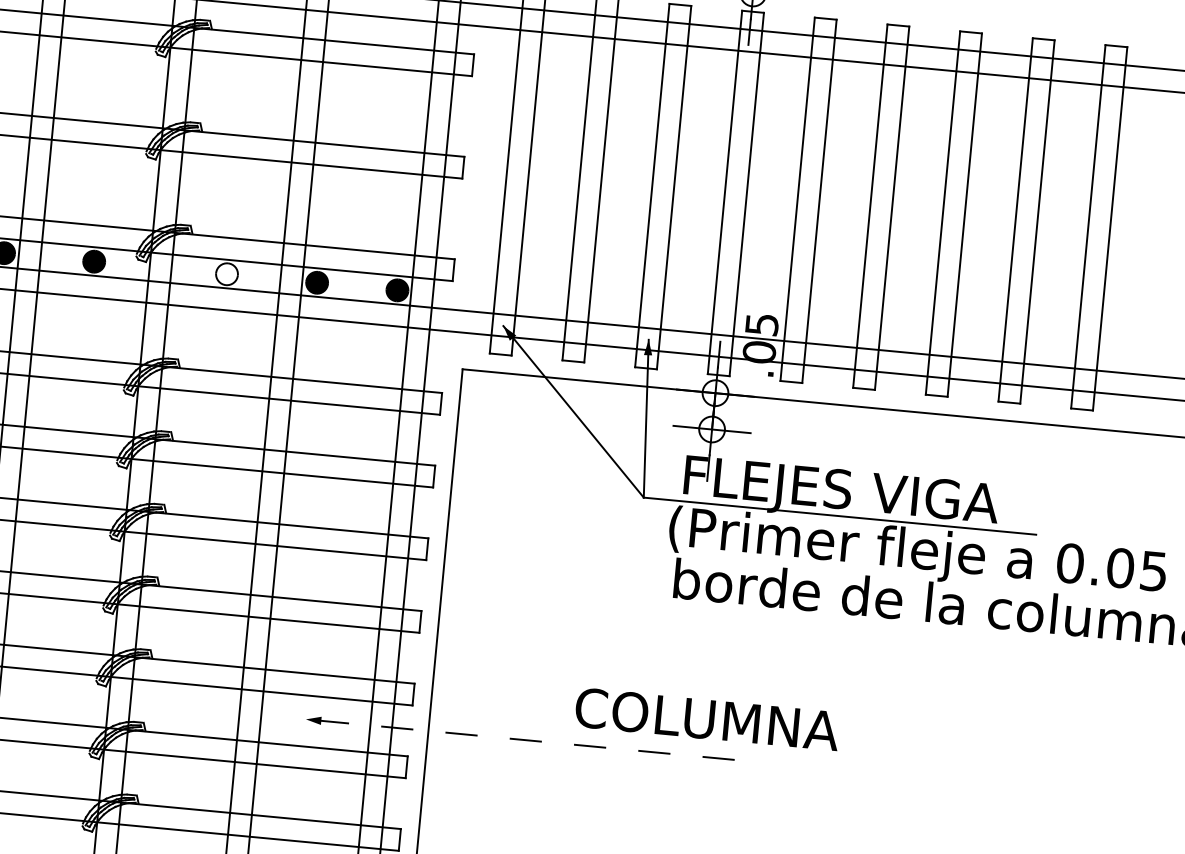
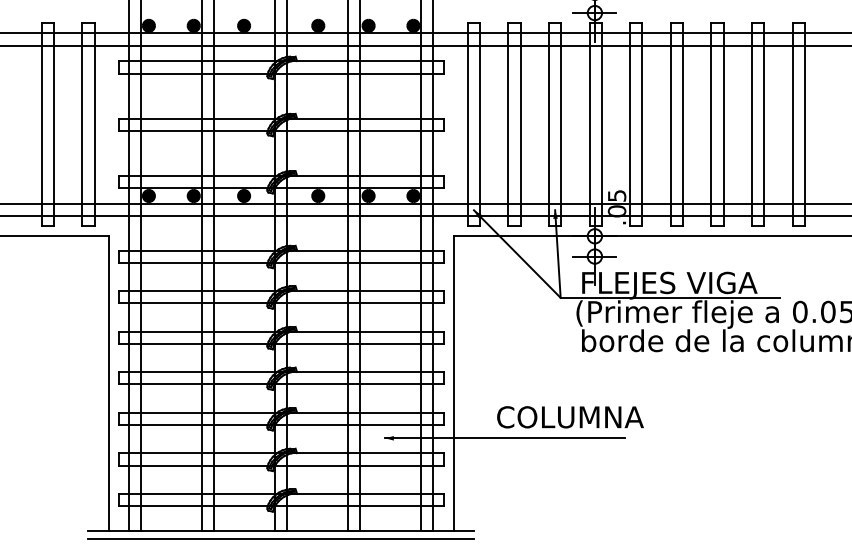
fill: (227, 273) -> (318, 195), added
text: (707, 719) -> (570, 417), moved
line: (519, 739) -> (504, 438), dashed -> solid

